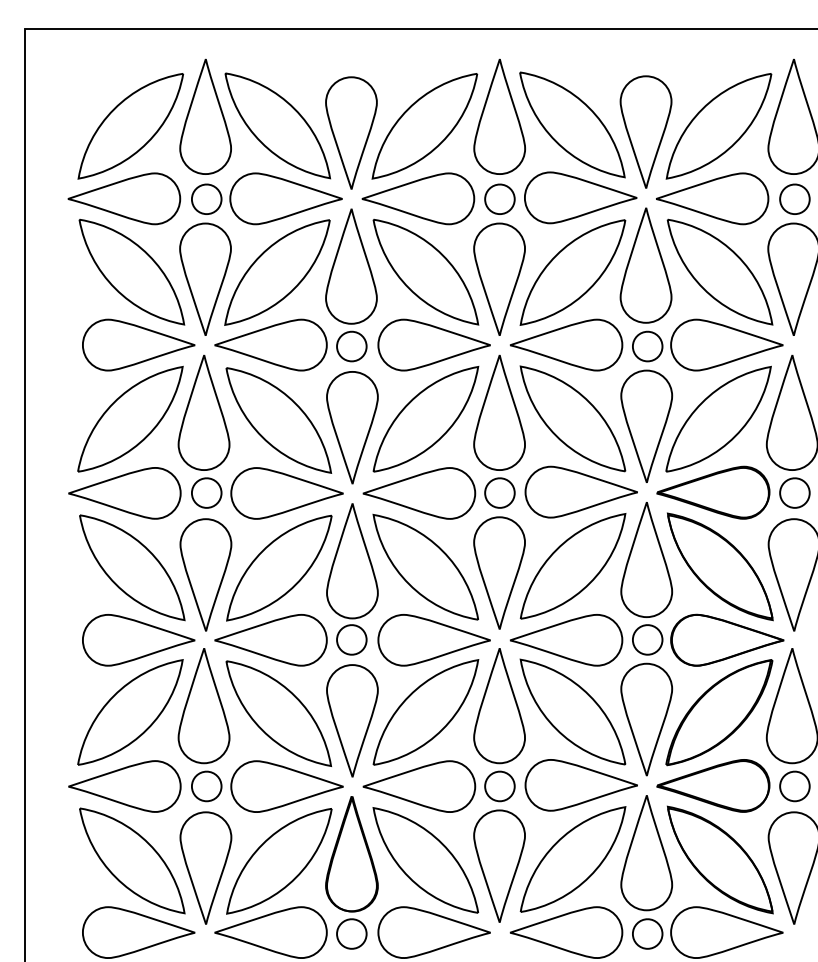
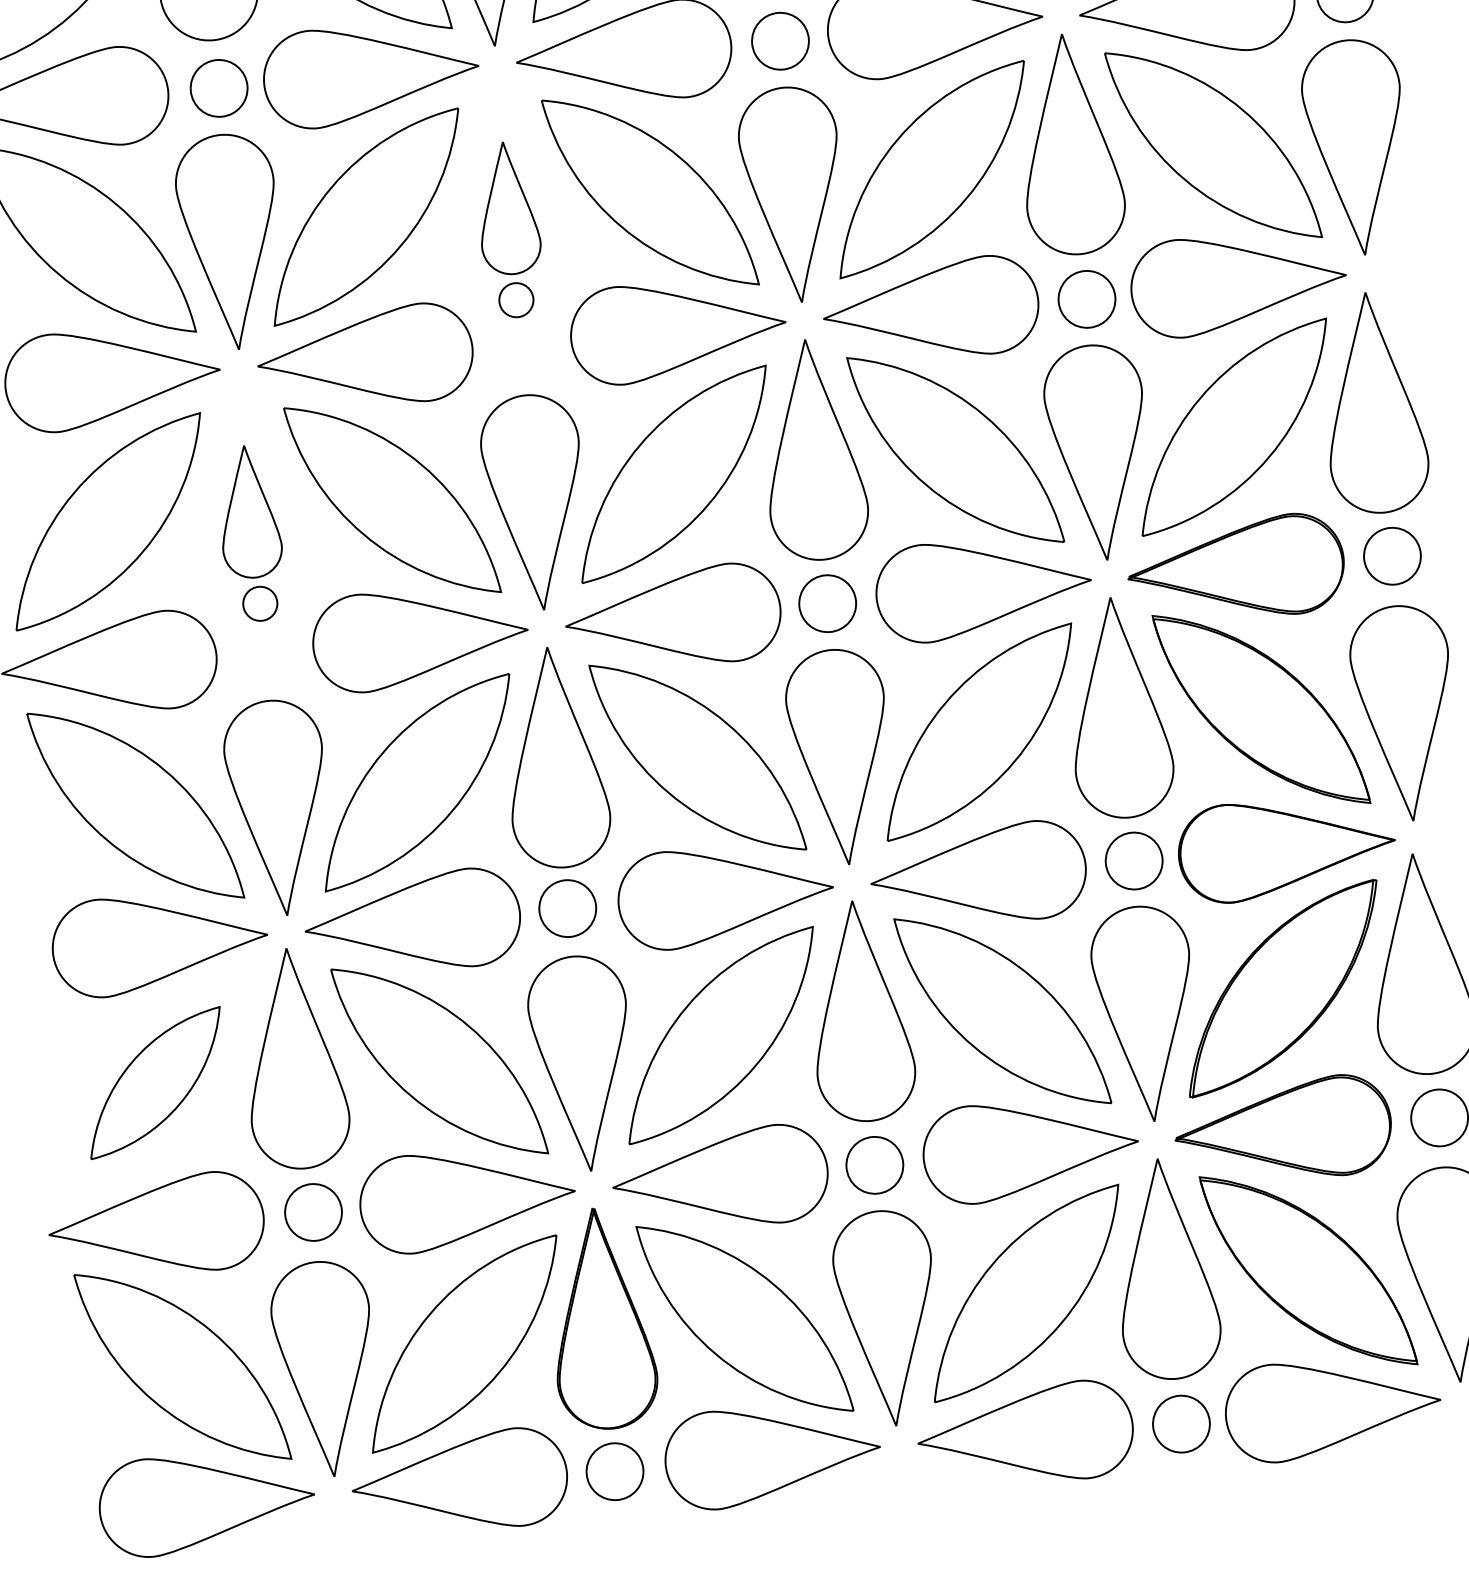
part: (351, 285) -> (510, 230), size x0.6
part: (203, 431) -> (250, 533), size x0.6
part: (130, 712) -> (155, 1083), size x0.7

